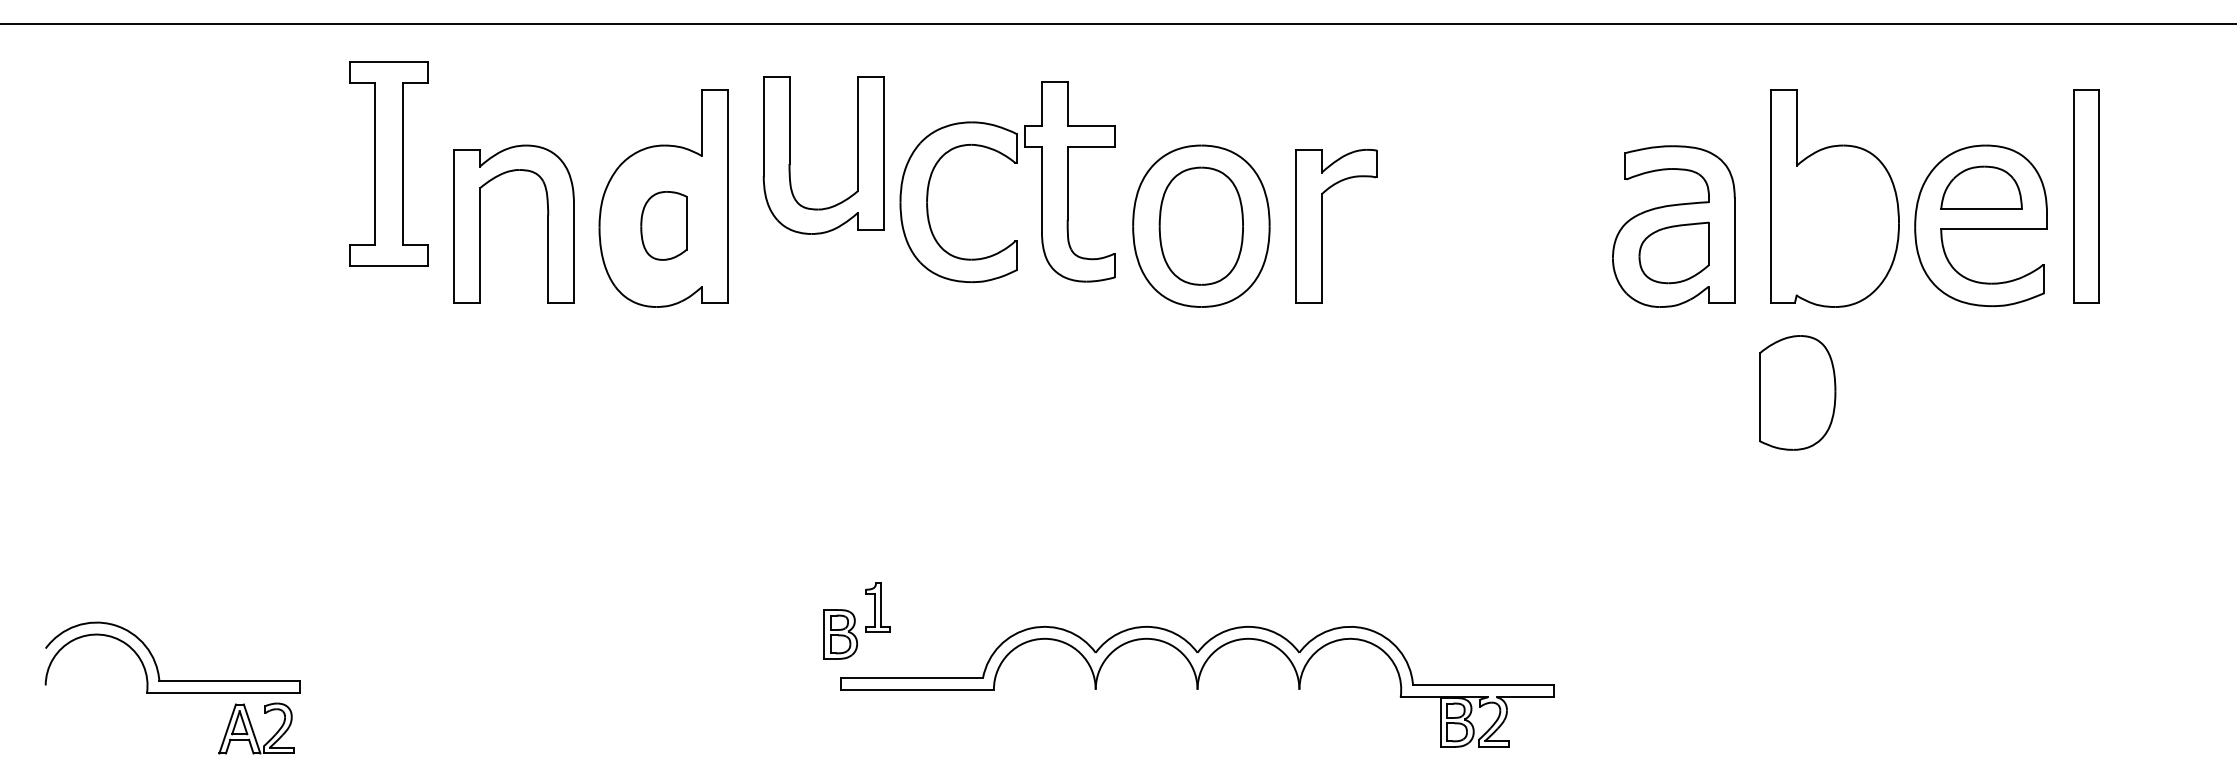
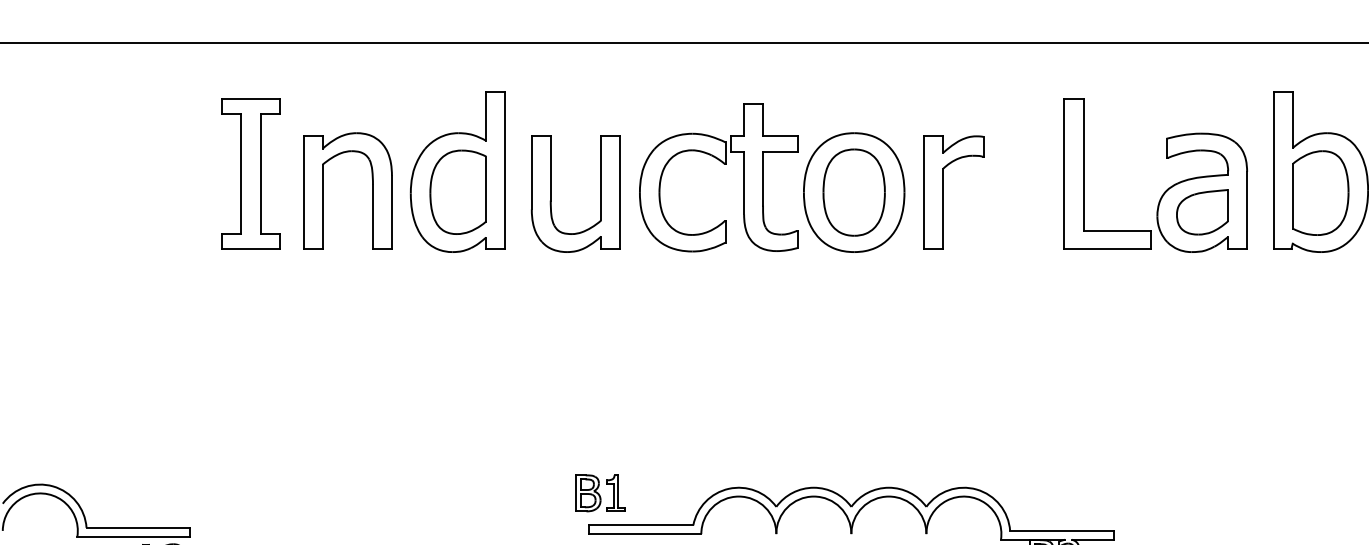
part: (790, 155) -> (551, 194), moved
part: (388, 163) -> (250, 173), moved
part: (1014, 163) -> (723, 164), moved
part: (1514, 200) -> (1084, 173), added
part: (663, 225) -> (457, 192), size x1.67
part: (1797, 392) -> (1320, 192), moved
part: (877, 607) -> (615, 493), moved

